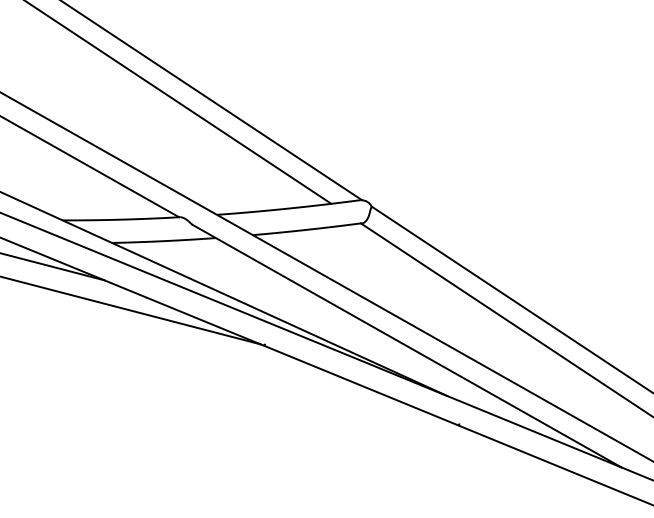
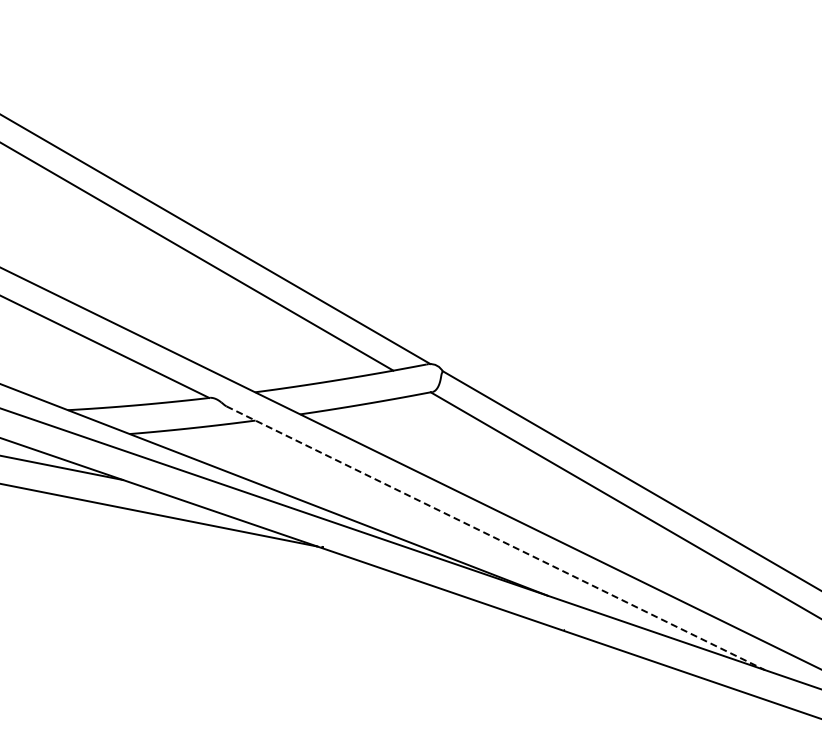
line: (406, 346) -> (495, 538), solid -> dashed

